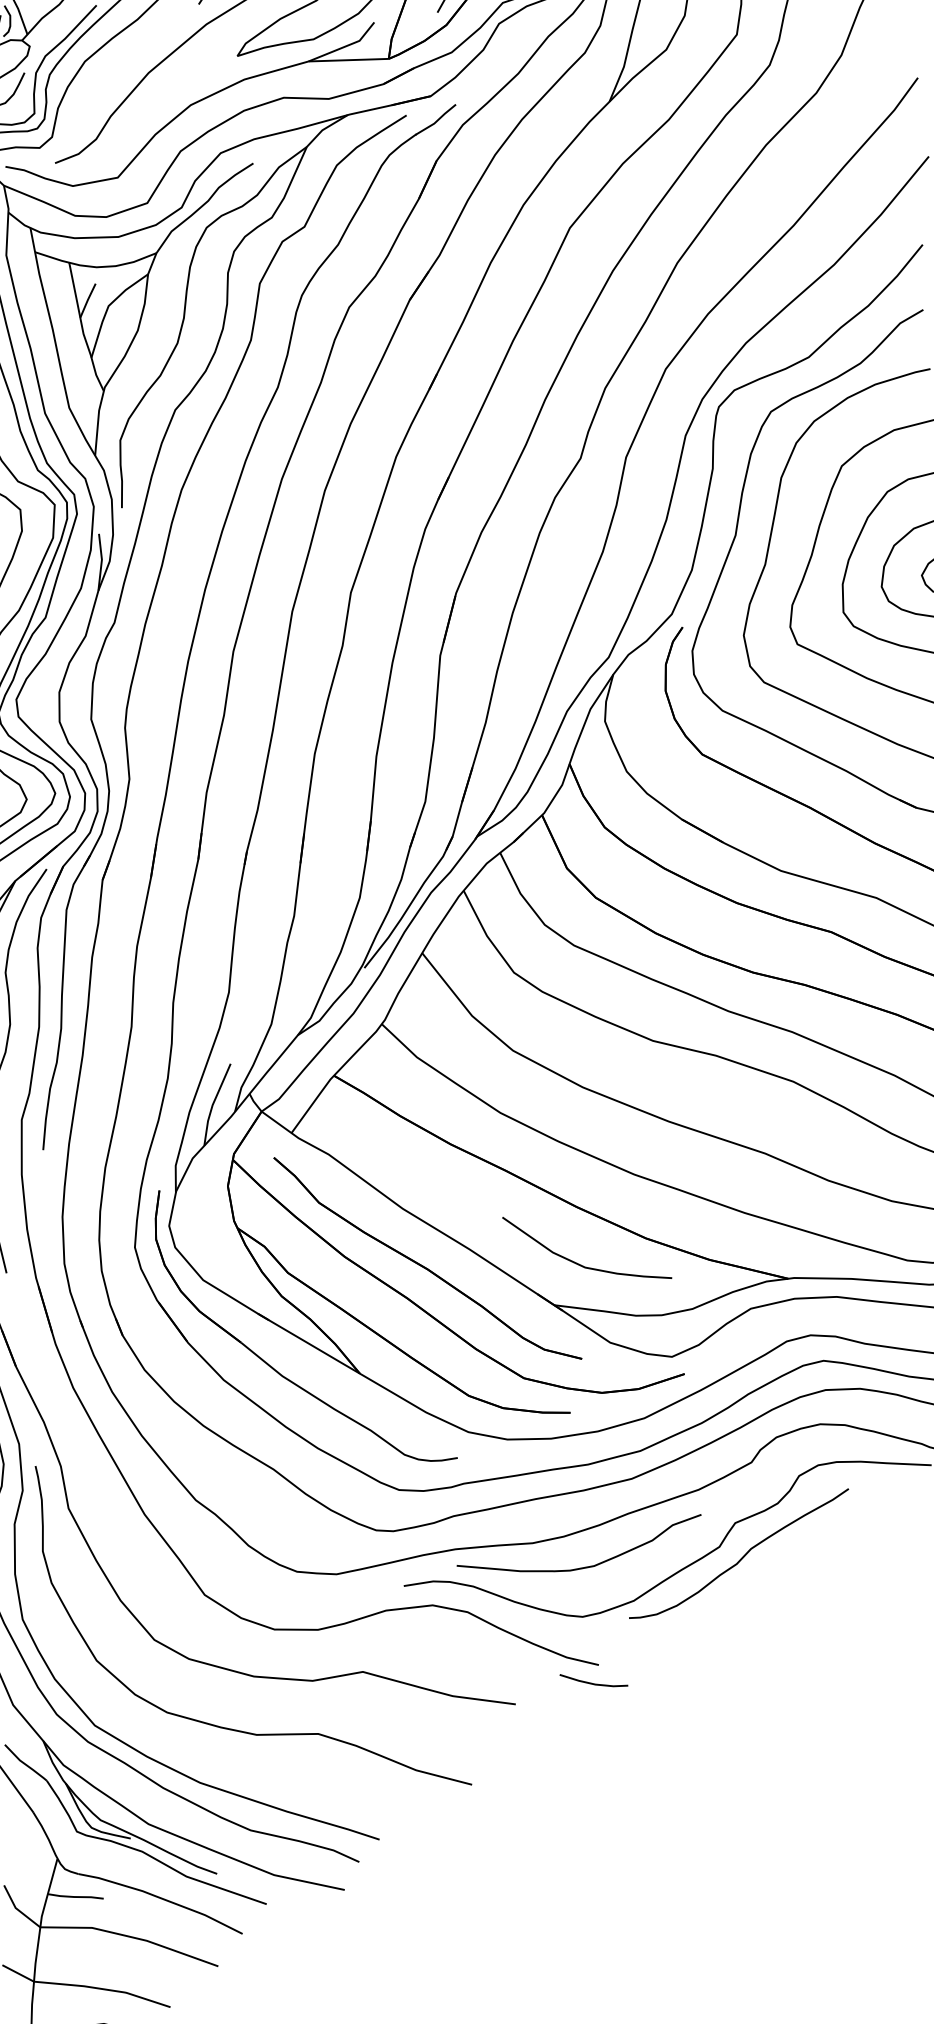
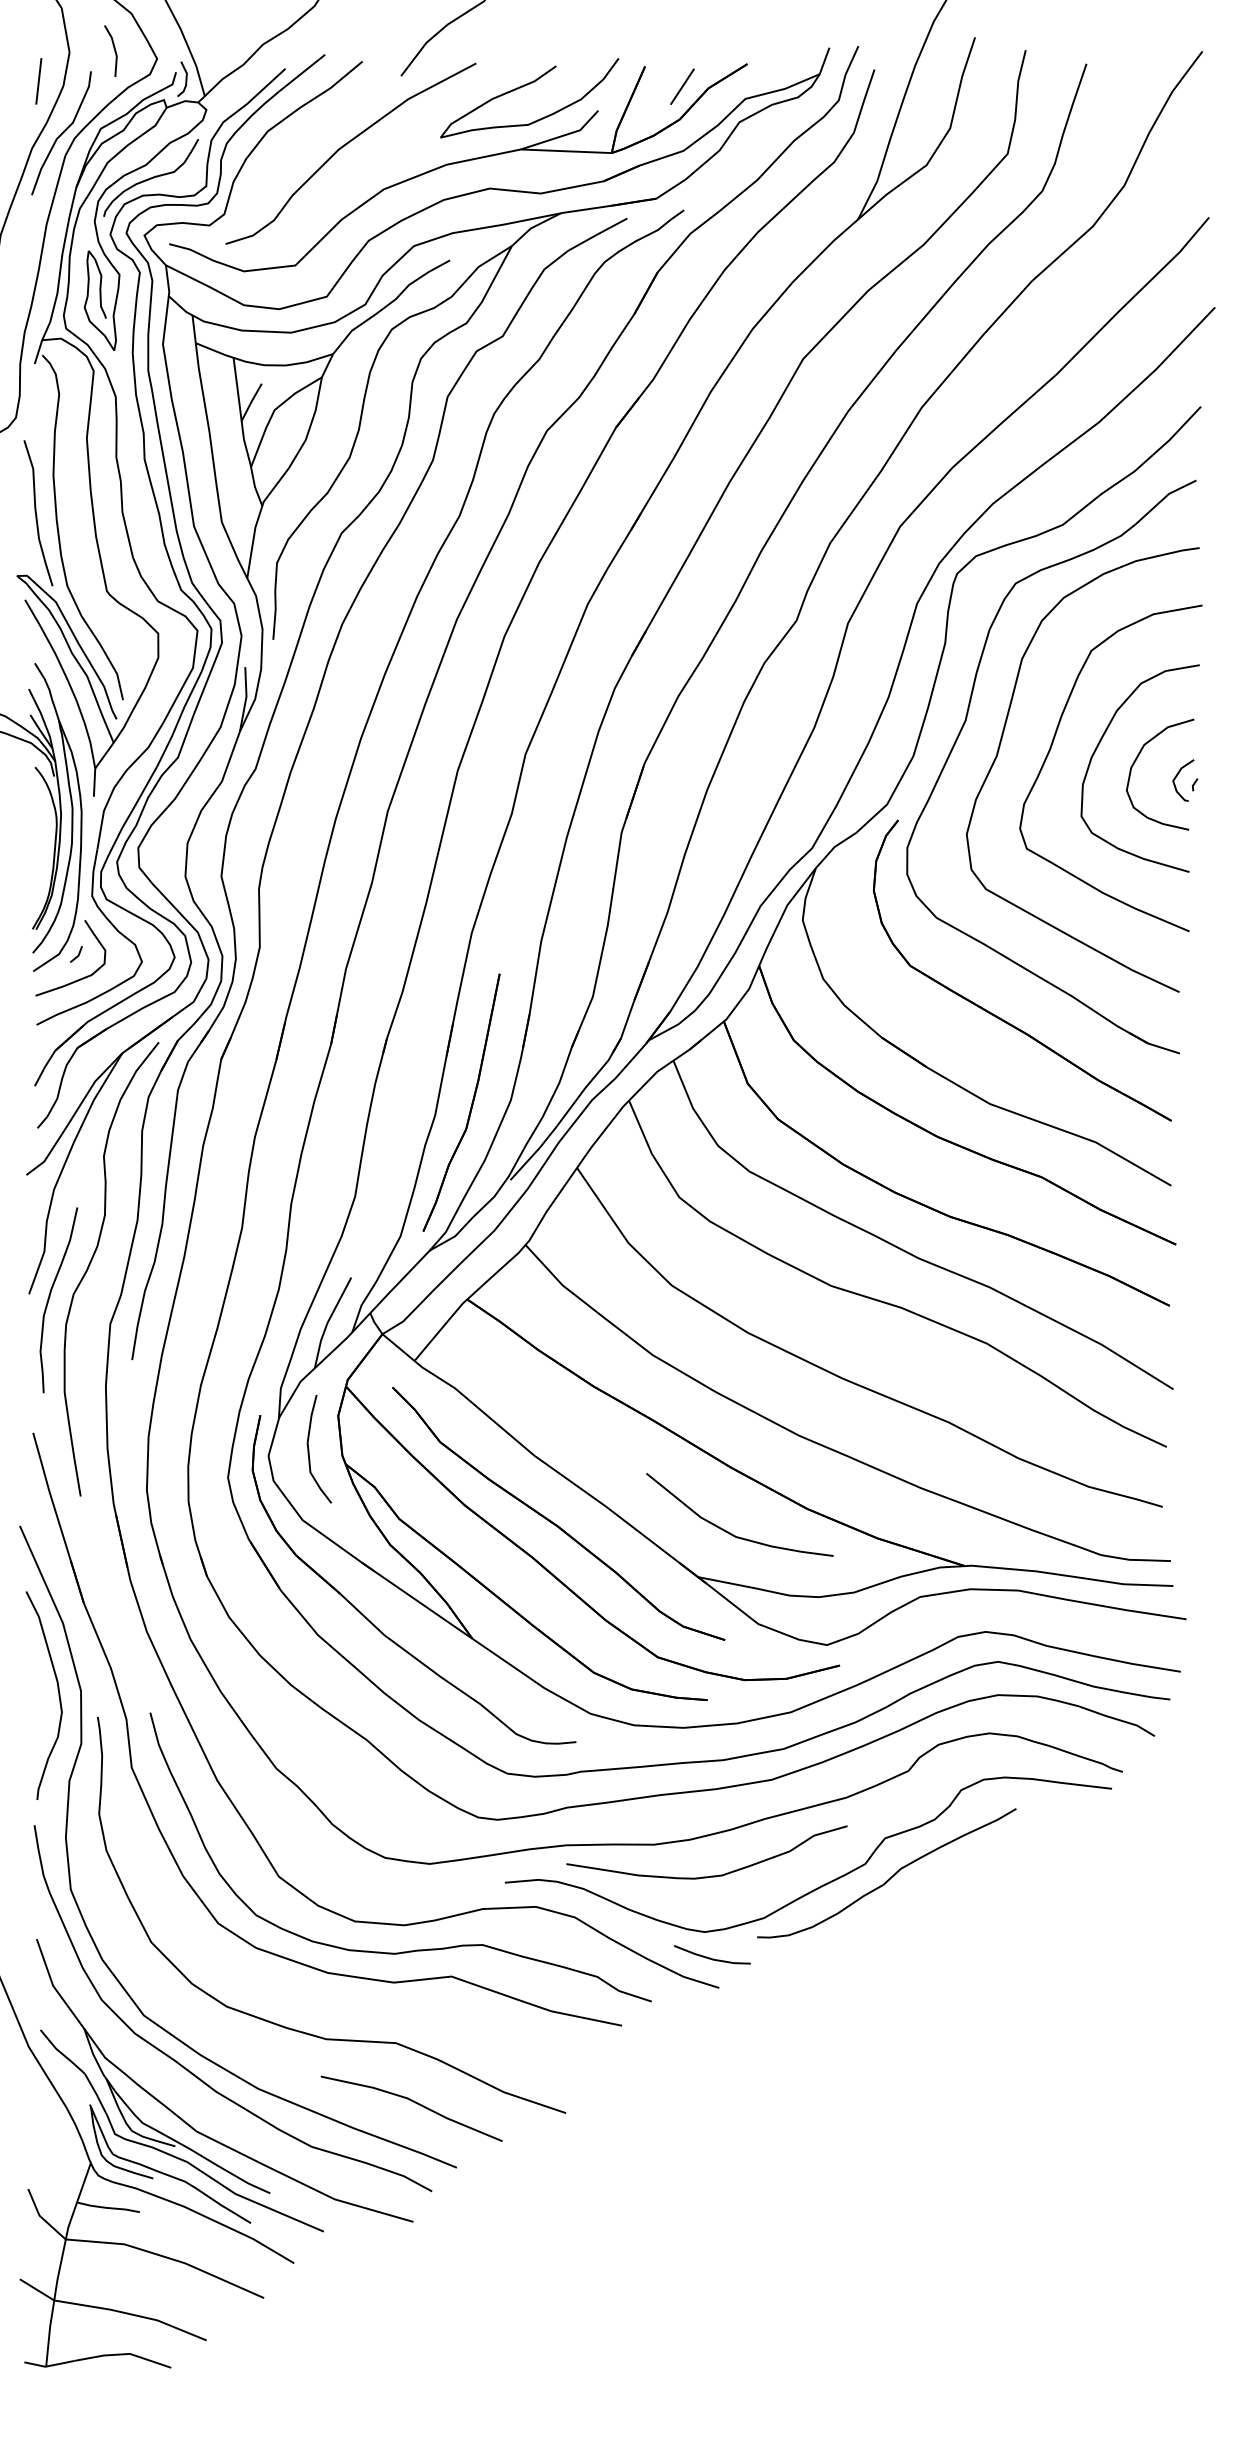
part: (324, 905) -> (470, 1106), added
part: (204, 1217) -> (309, 1449), added
curve: (330, 1650) -> (416, 1949), added
curve: (592, 1682) -> (710, 1957), moved
curve: (337, 1785) -> (413, 2102), added
part: (124, 1862) -> (166, 2173), added

